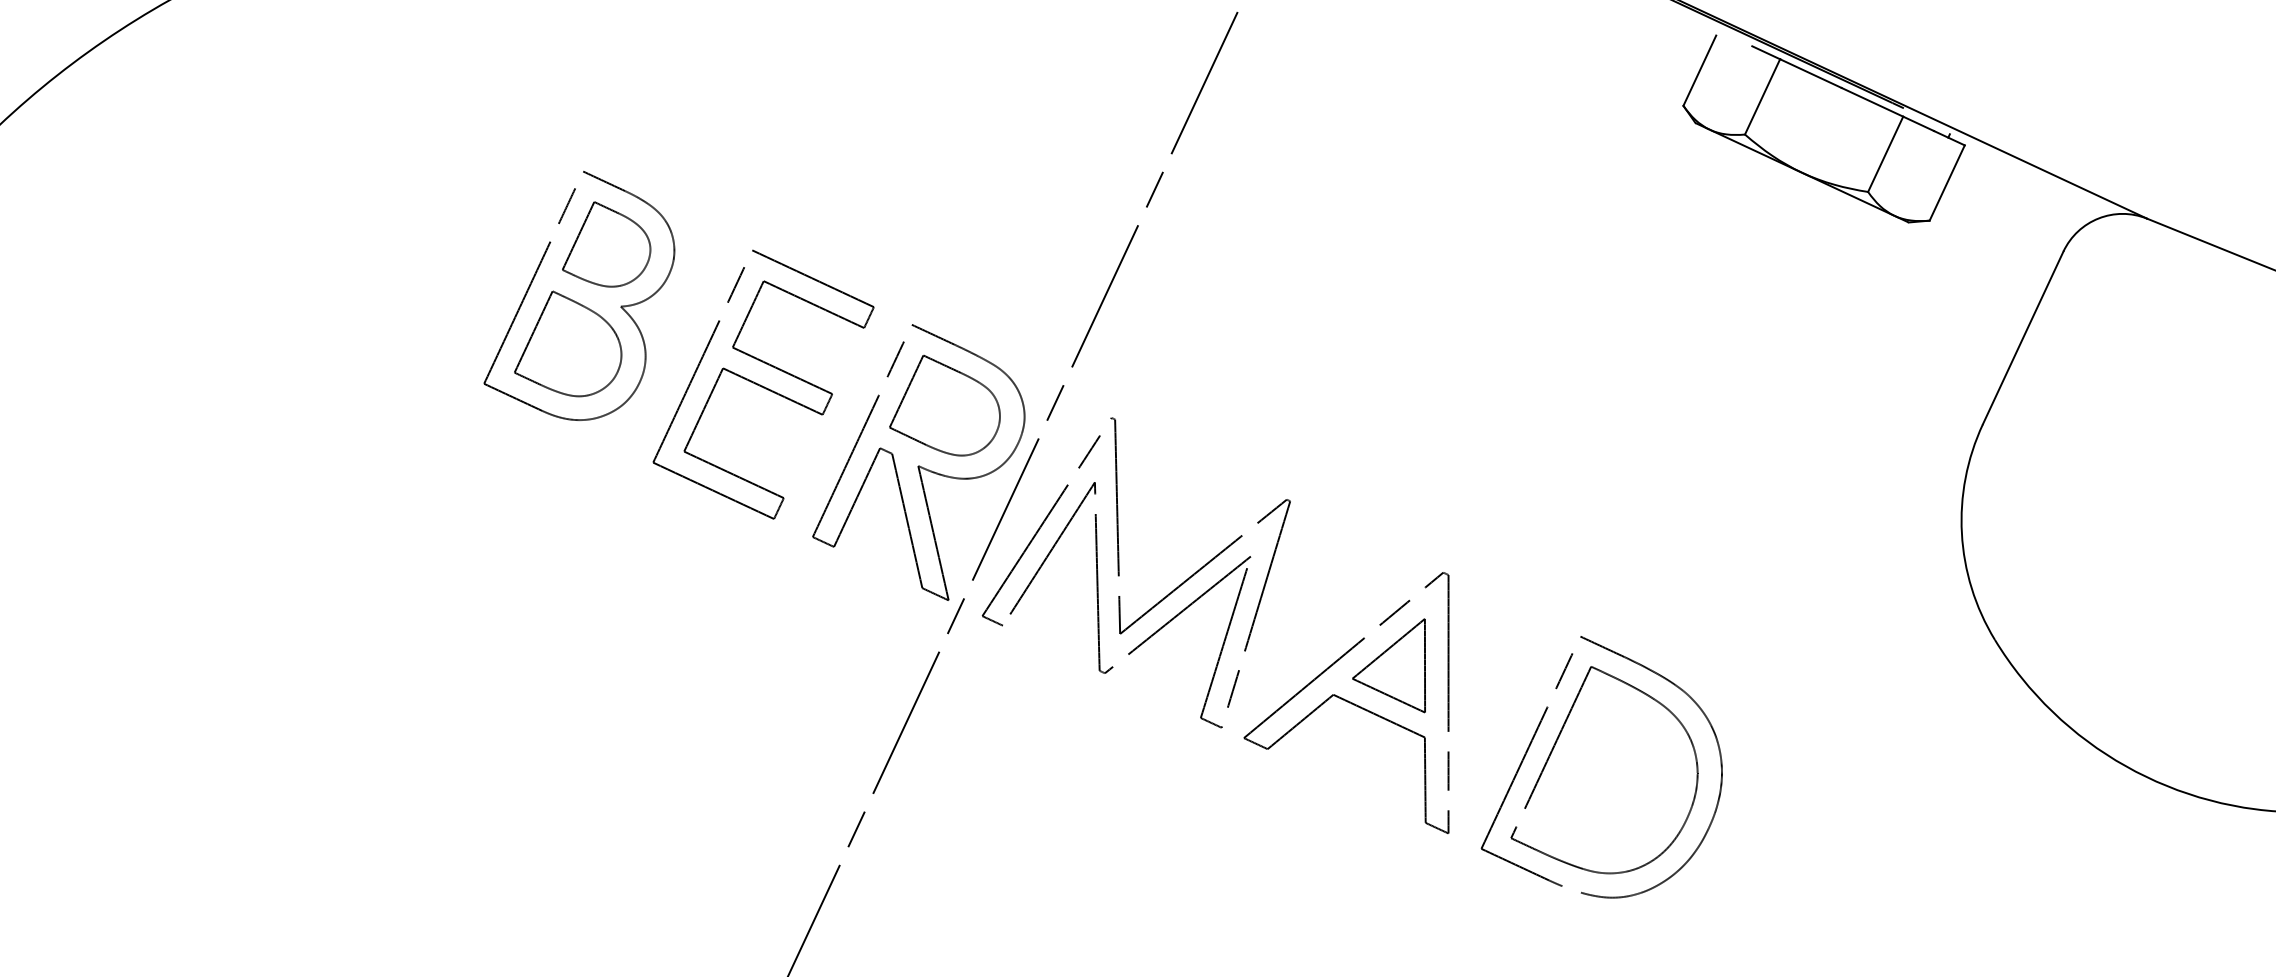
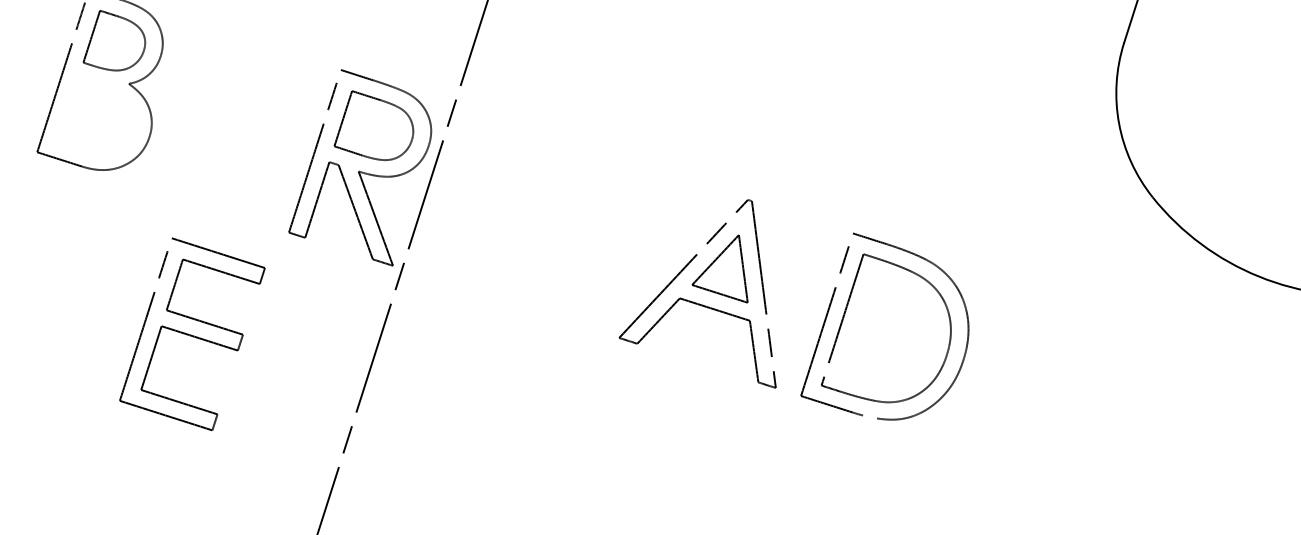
part: (568, 343) -> (94, 115), removed
part: (763, 384) -> (192, 334), moved
part: (1119, 572) -> (513, 229), removed

